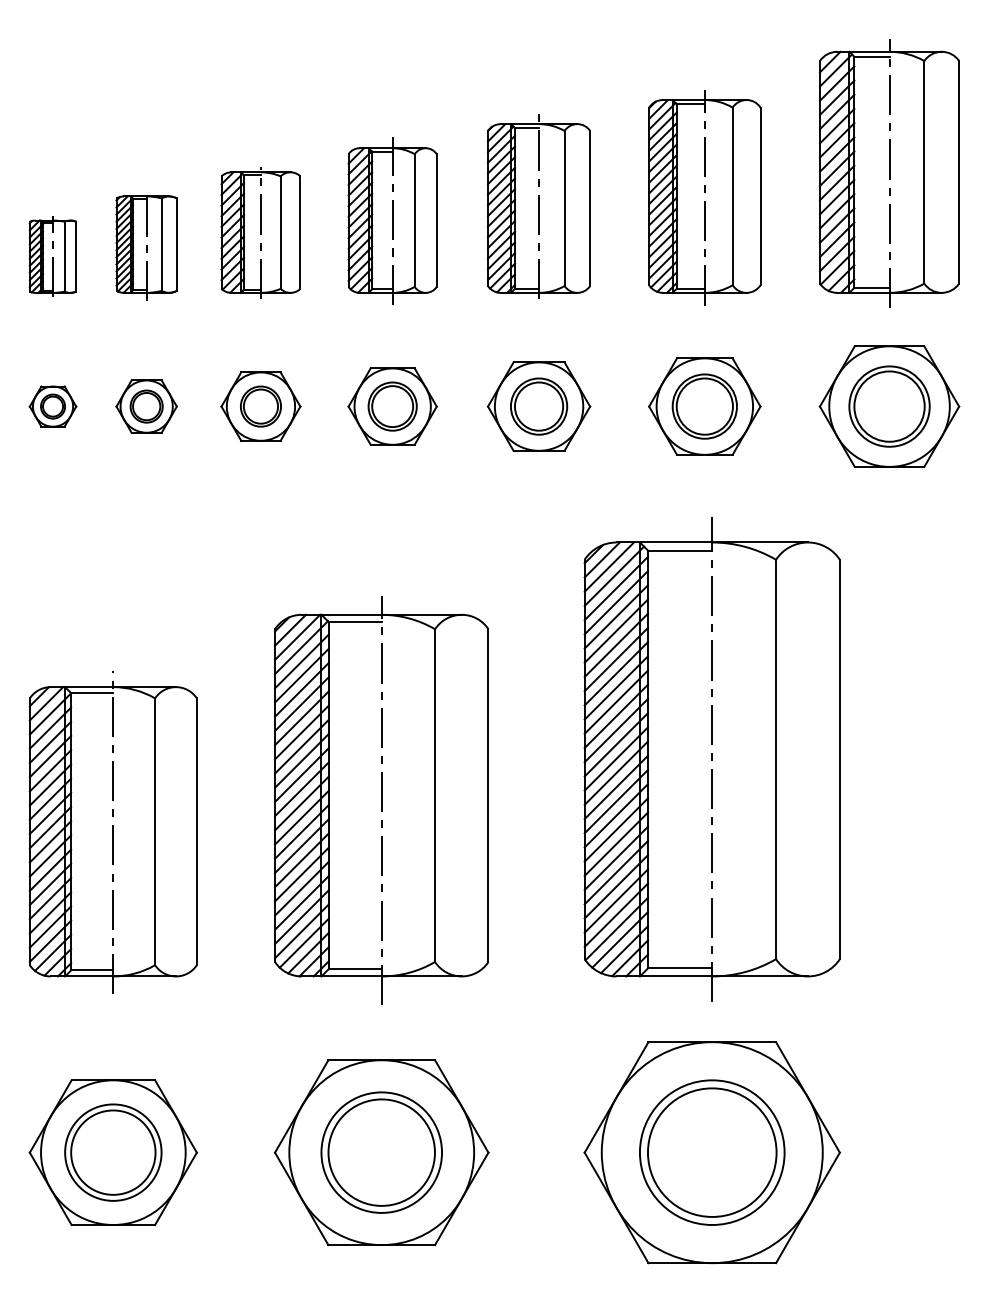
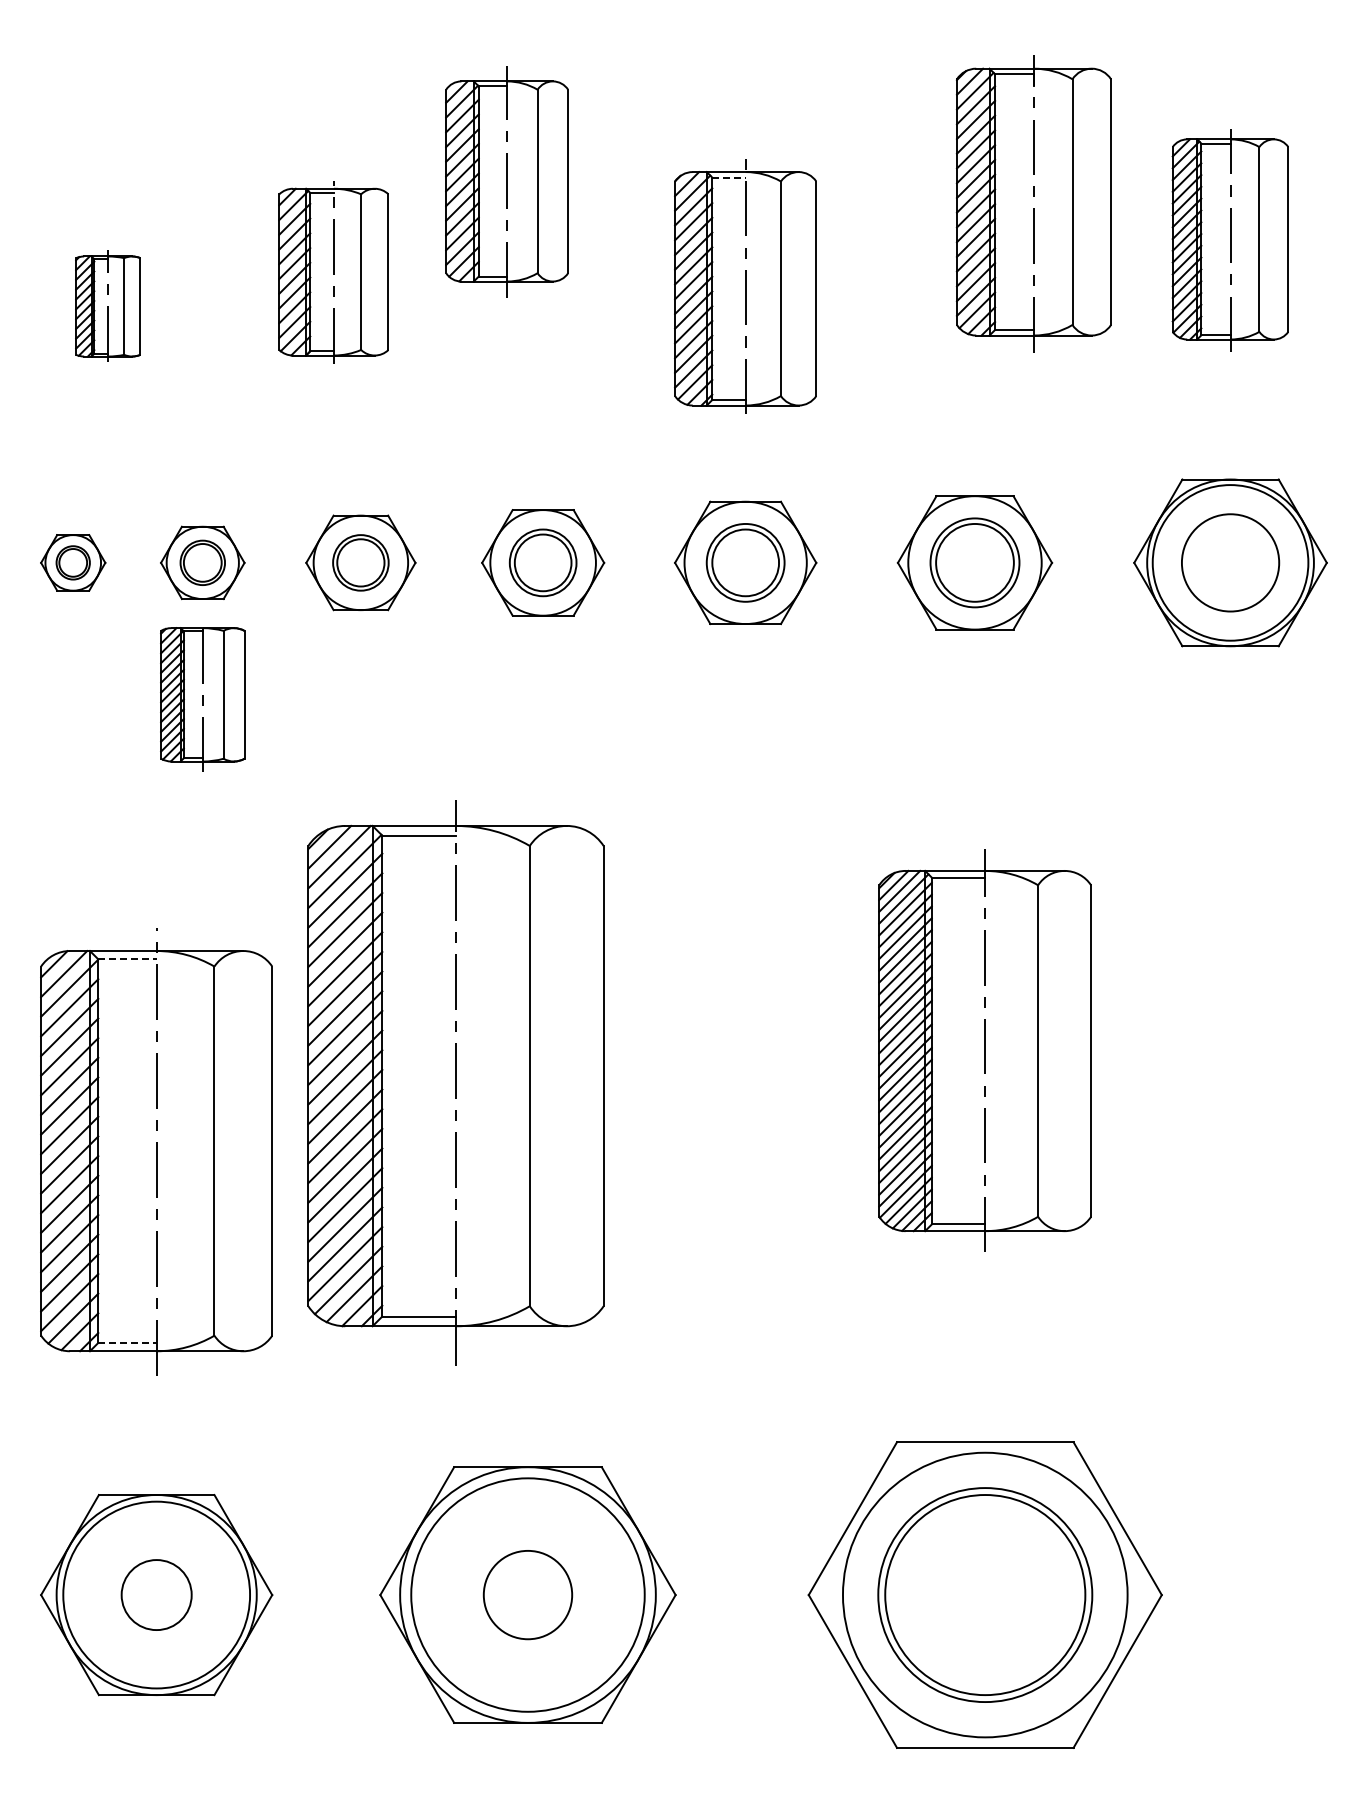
line: (527, 128) -> (729, 177), solid -> dashed
part: (889, 173) -> (1230, 240), size x0.6
part: (704, 197) -> (1033, 203), moved
part: (392, 220) -> (506, 181), moved
part: (260, 232) -> (333, 272), moved
part: (146, 248) -> (202, 699), moved
part: (52, 255) -> (107, 305), moved
circle: (889, 406) -> (1230, 562), size x1.4
line: (92, 693) -> (128, 959), solid -> dashed
part: (711, 759) -> (984, 1050), size x0.6
part: (381, 800) -> (455, 1082), moved
line: (92, 970) -> (128, 1342), solid -> dashed
circle: (113, 1152) -> (156, 1594), size x0.6
circle: (113, 1152) -> (156, 1594), size x1.4
circle: (381, 1152) -> (527, 1594), size x0.6
circle: (381, 1152) -> (527, 1594), size x1.4
circle: (712, 1152) -> (985, 1594), size x0.7
circle: (712, 1152) -> (985, 1595), size x1.6

